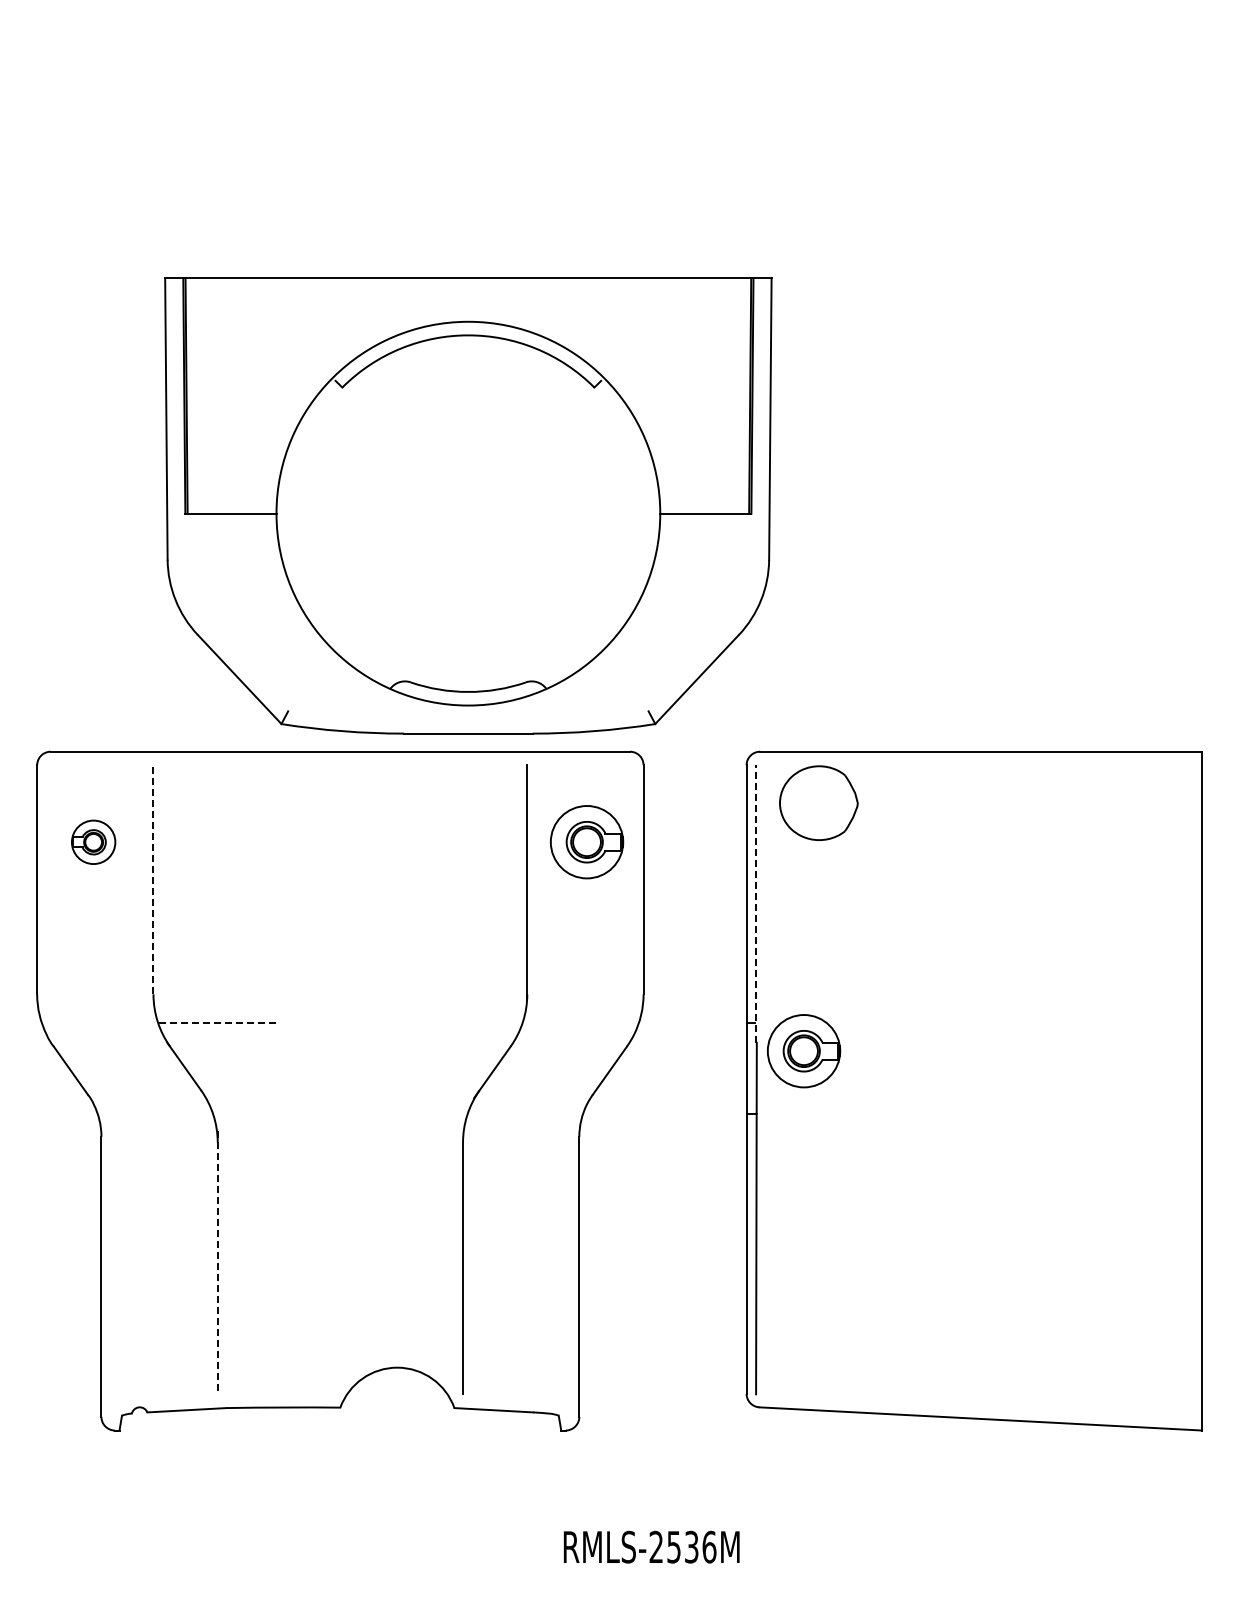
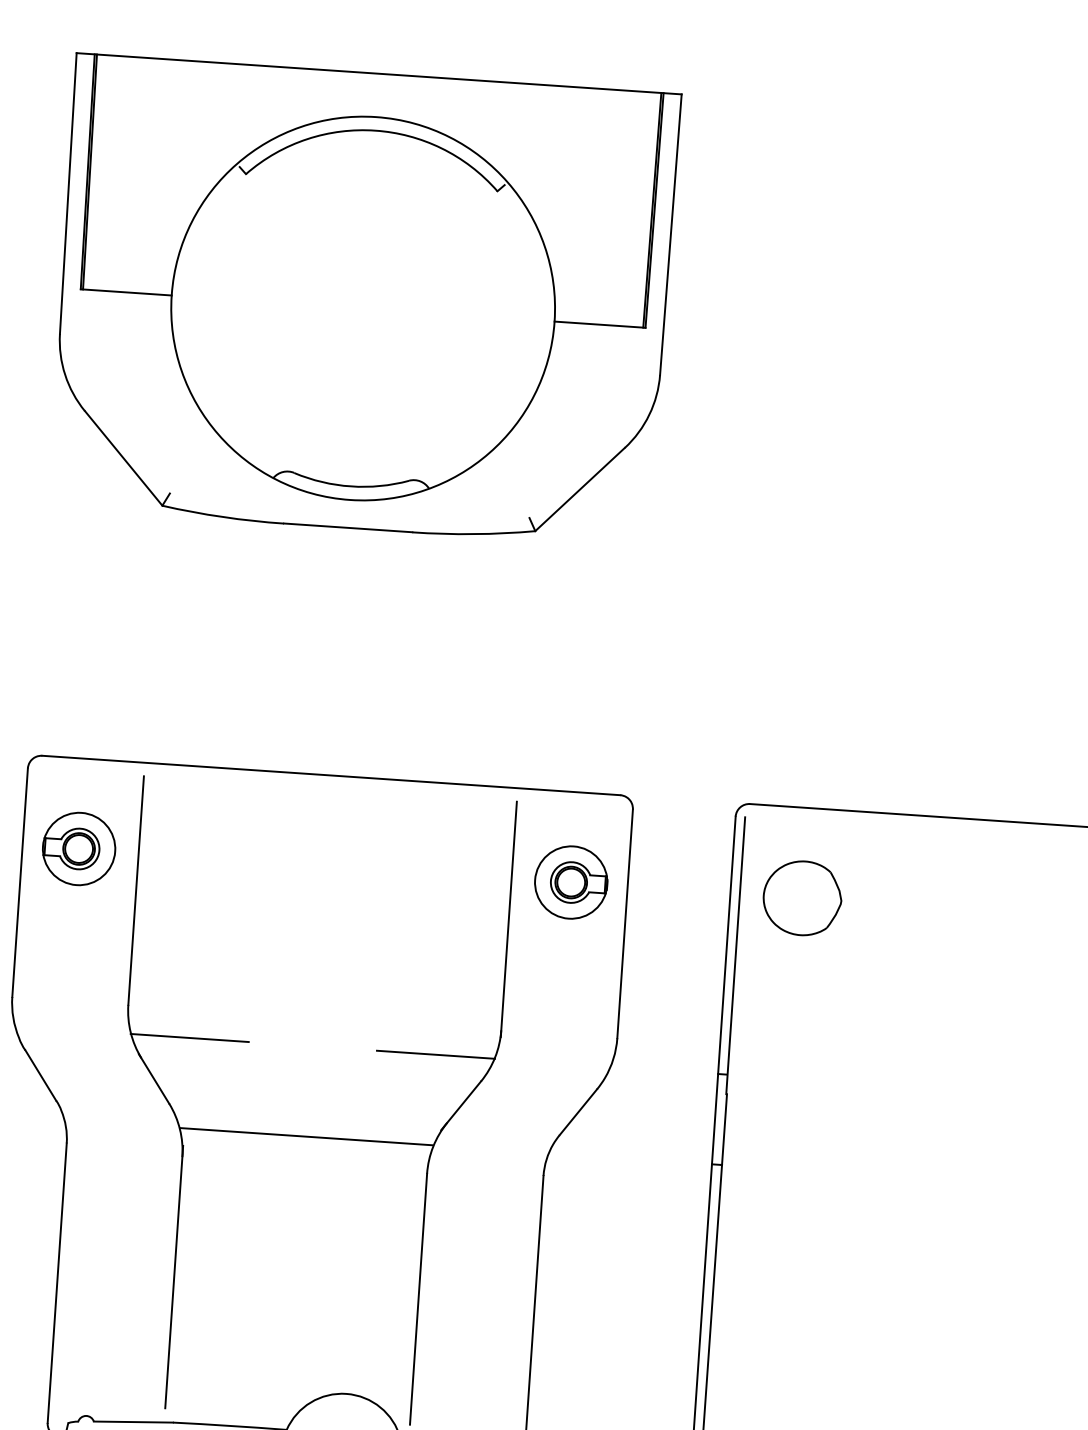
part: (468, 505) -> (363, 300), moved
part: (818, 802) -> (802, 897), moved
part: (93, 842) -> (78, 849), size x1.67
line: (153, 879) -> (136, 890), dashed -> solid
line: (756, 904) -> (736, 956), dashed -> solid
line: (216, 1023) -> (189, 1038), dashed -> solid
line: (463, 1023) -> (435, 1055), added
part: (803, 1051) -> (772, 1106), removed
line: (340, 1113) -> (306, 1136), added
line: (217, 1263) -> (173, 1277), dashed -> solid

